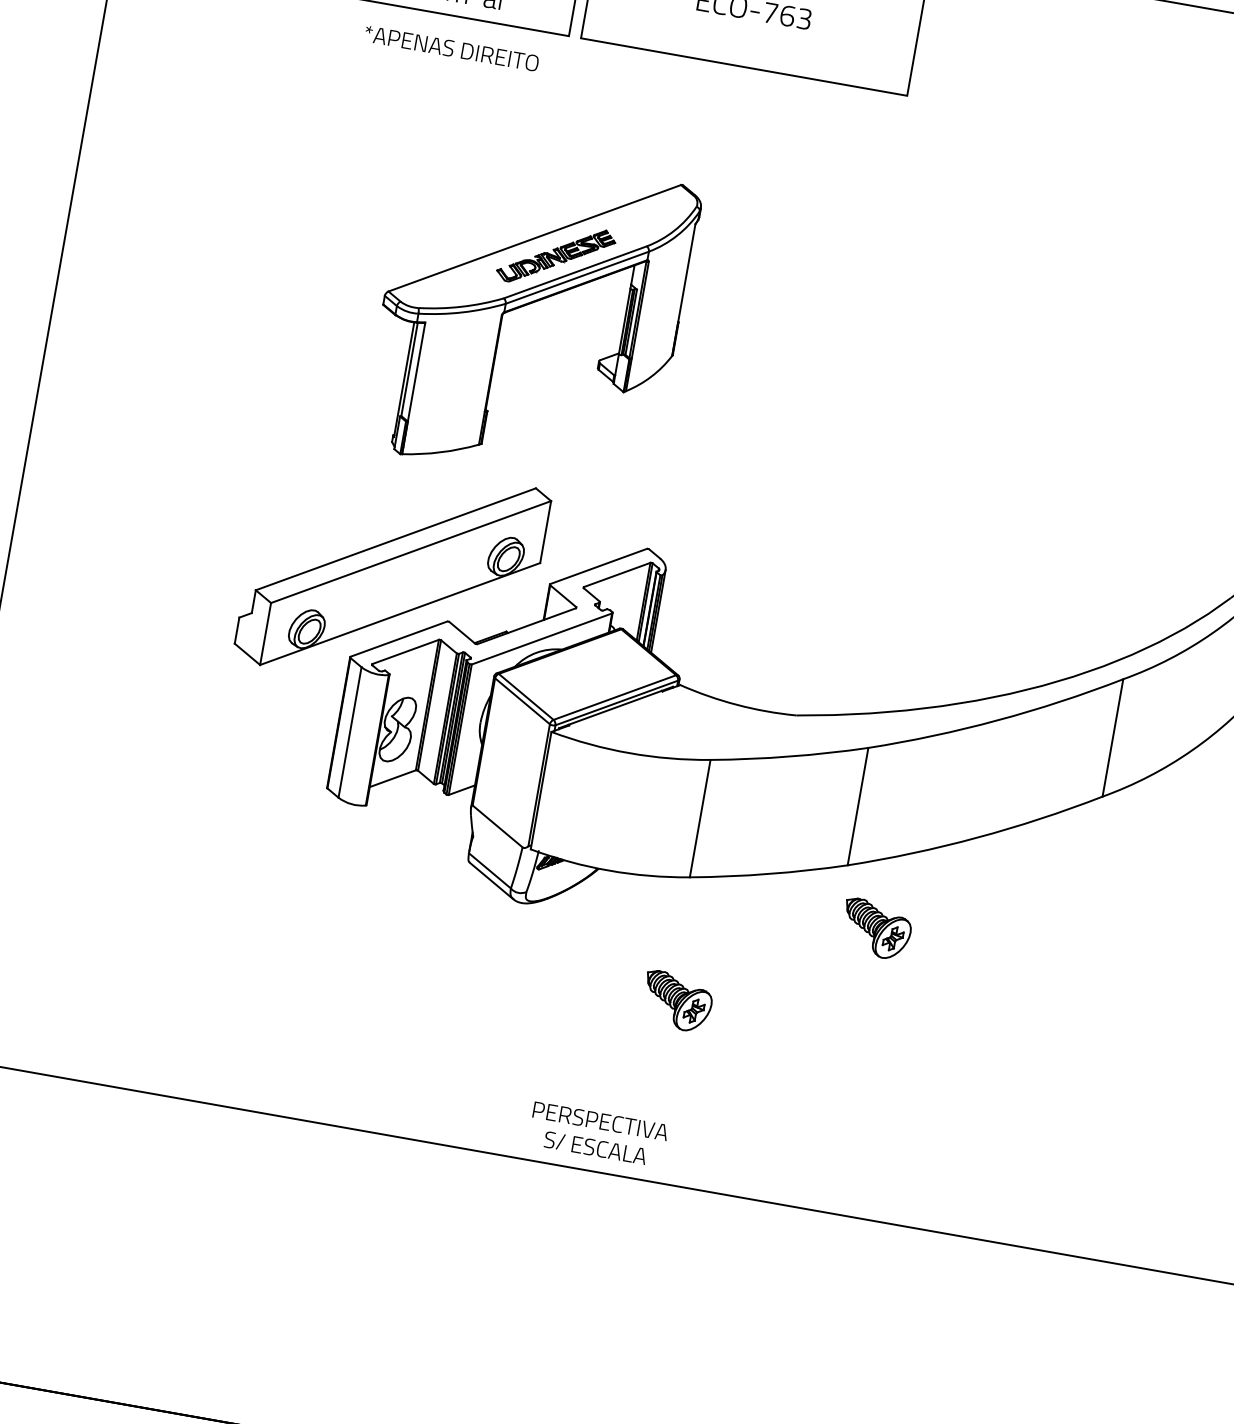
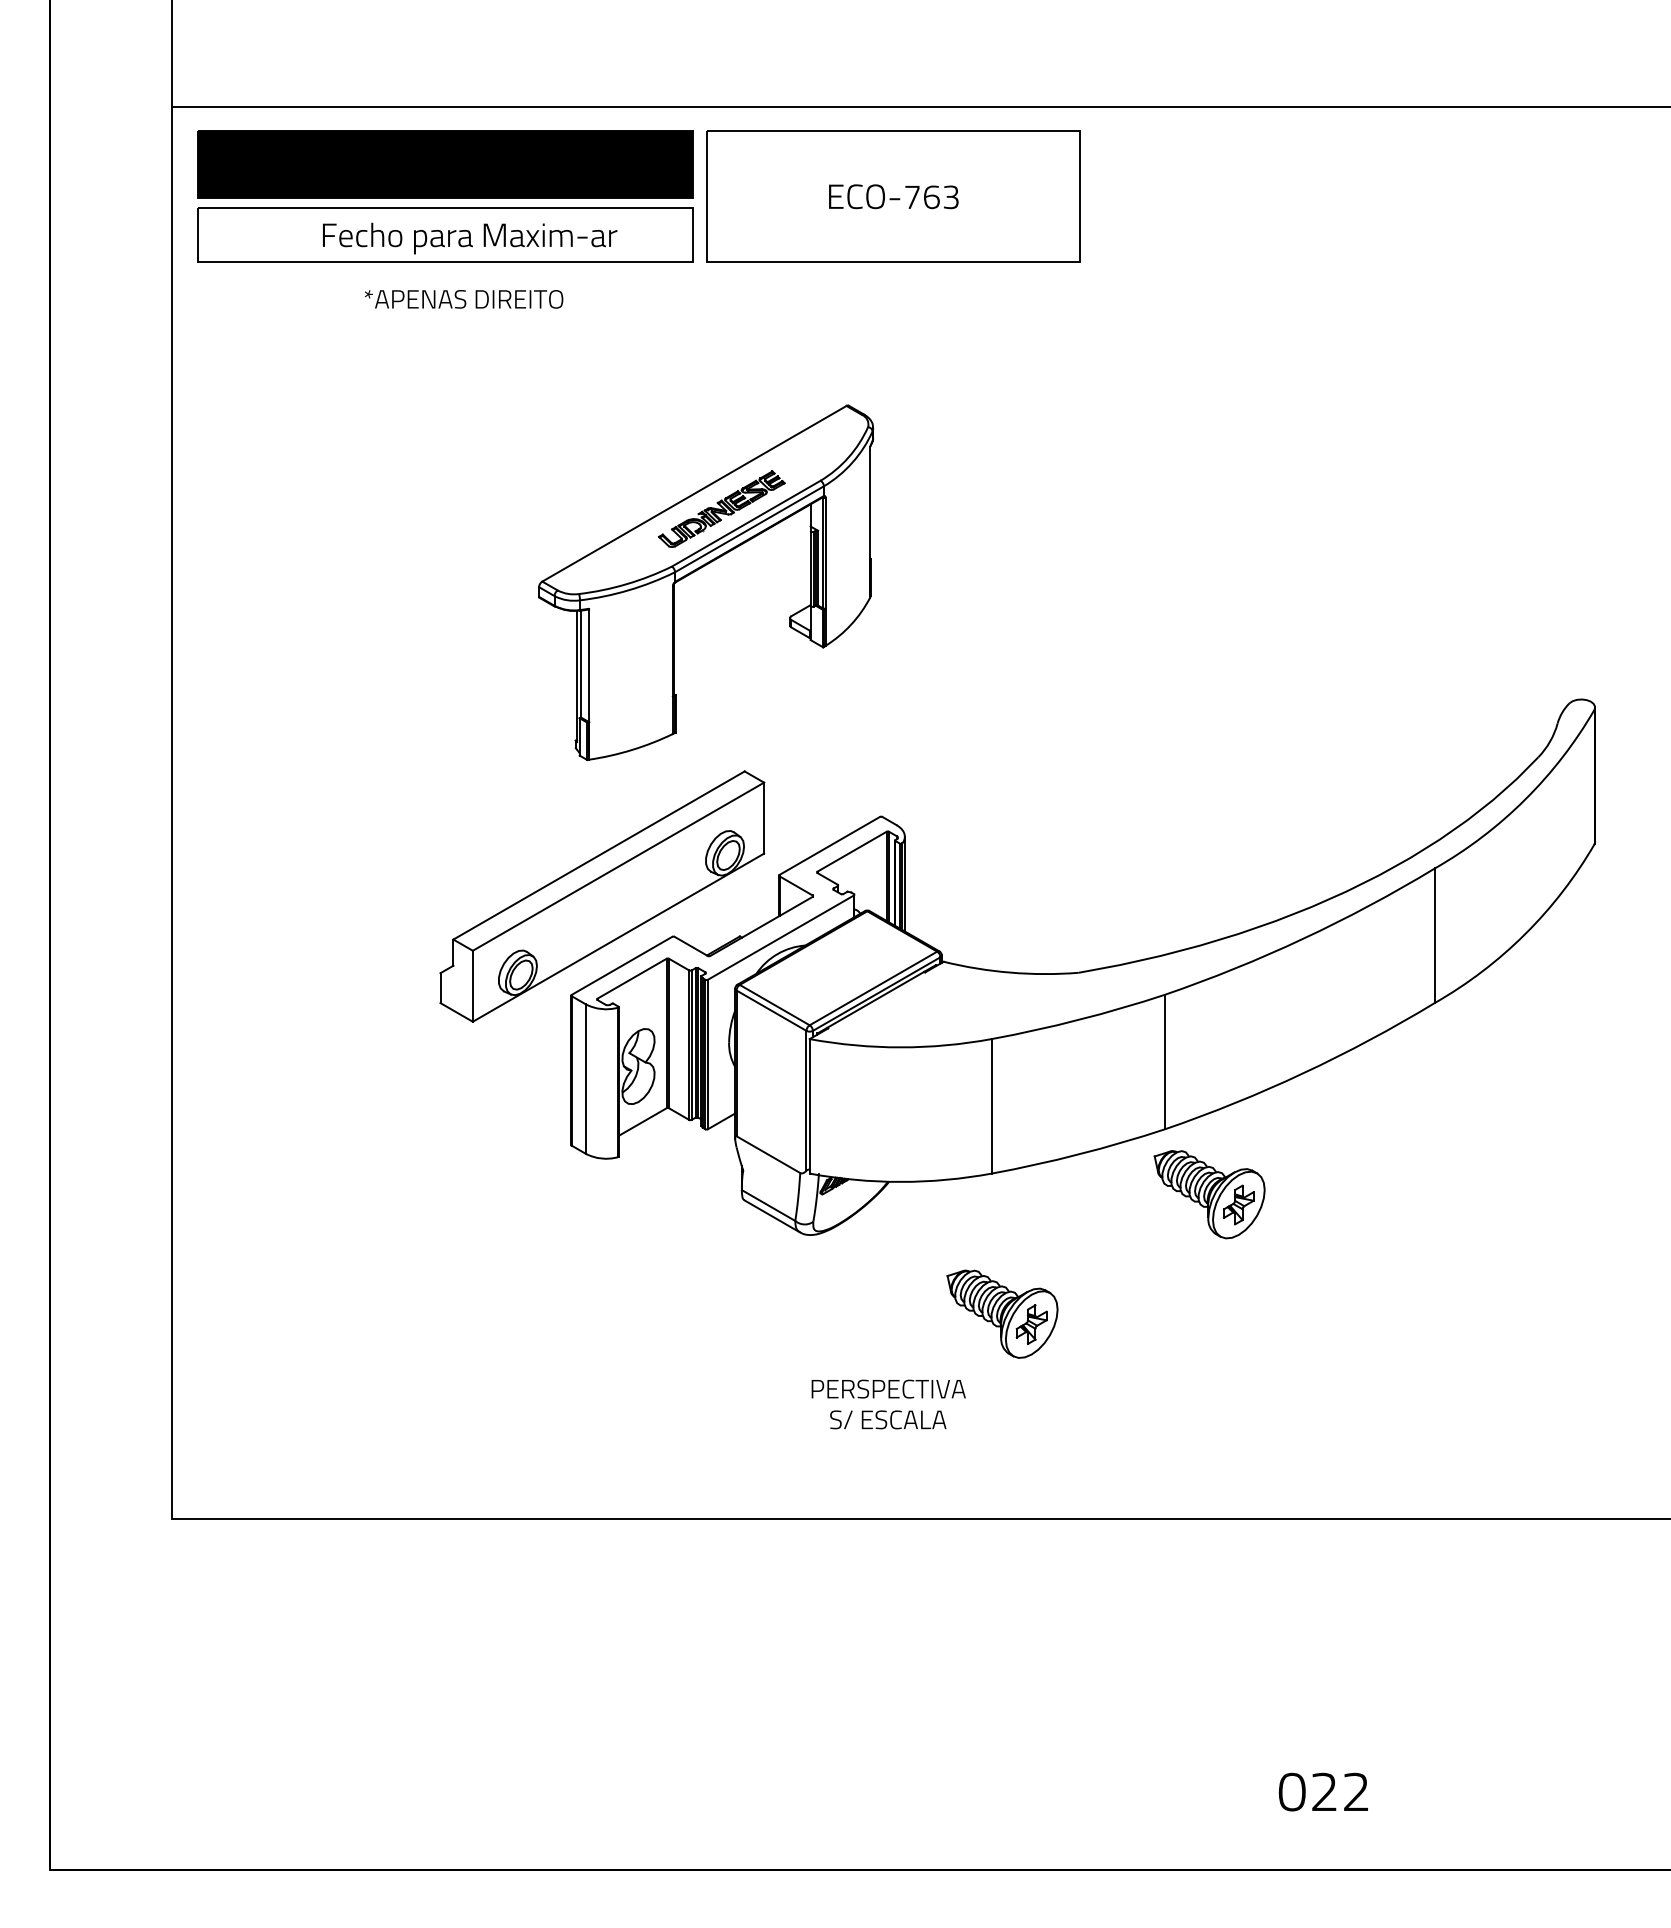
text: (452, 48) -> (464, 299), moved
part: (876, 929) -> (1209, 1194), size x1.43
part: (677, 1001) -> (1002, 1313), size x1.43
text: (598, 1134) -> (888, 1404), moved

